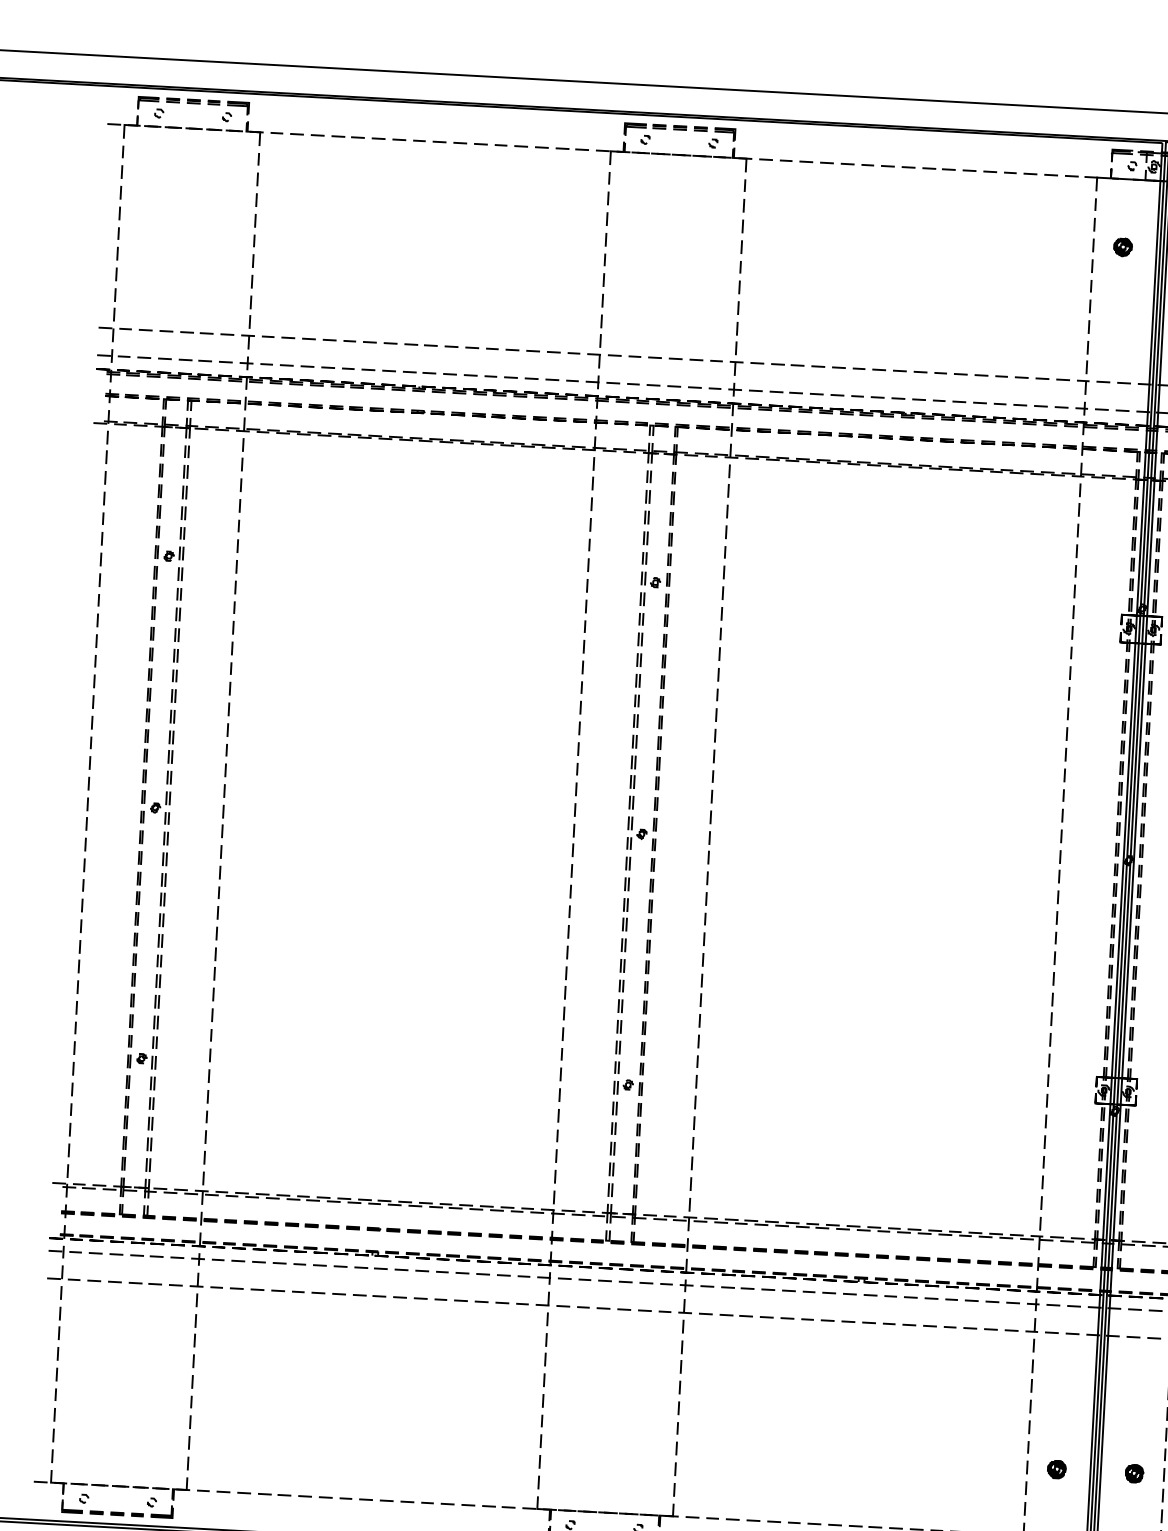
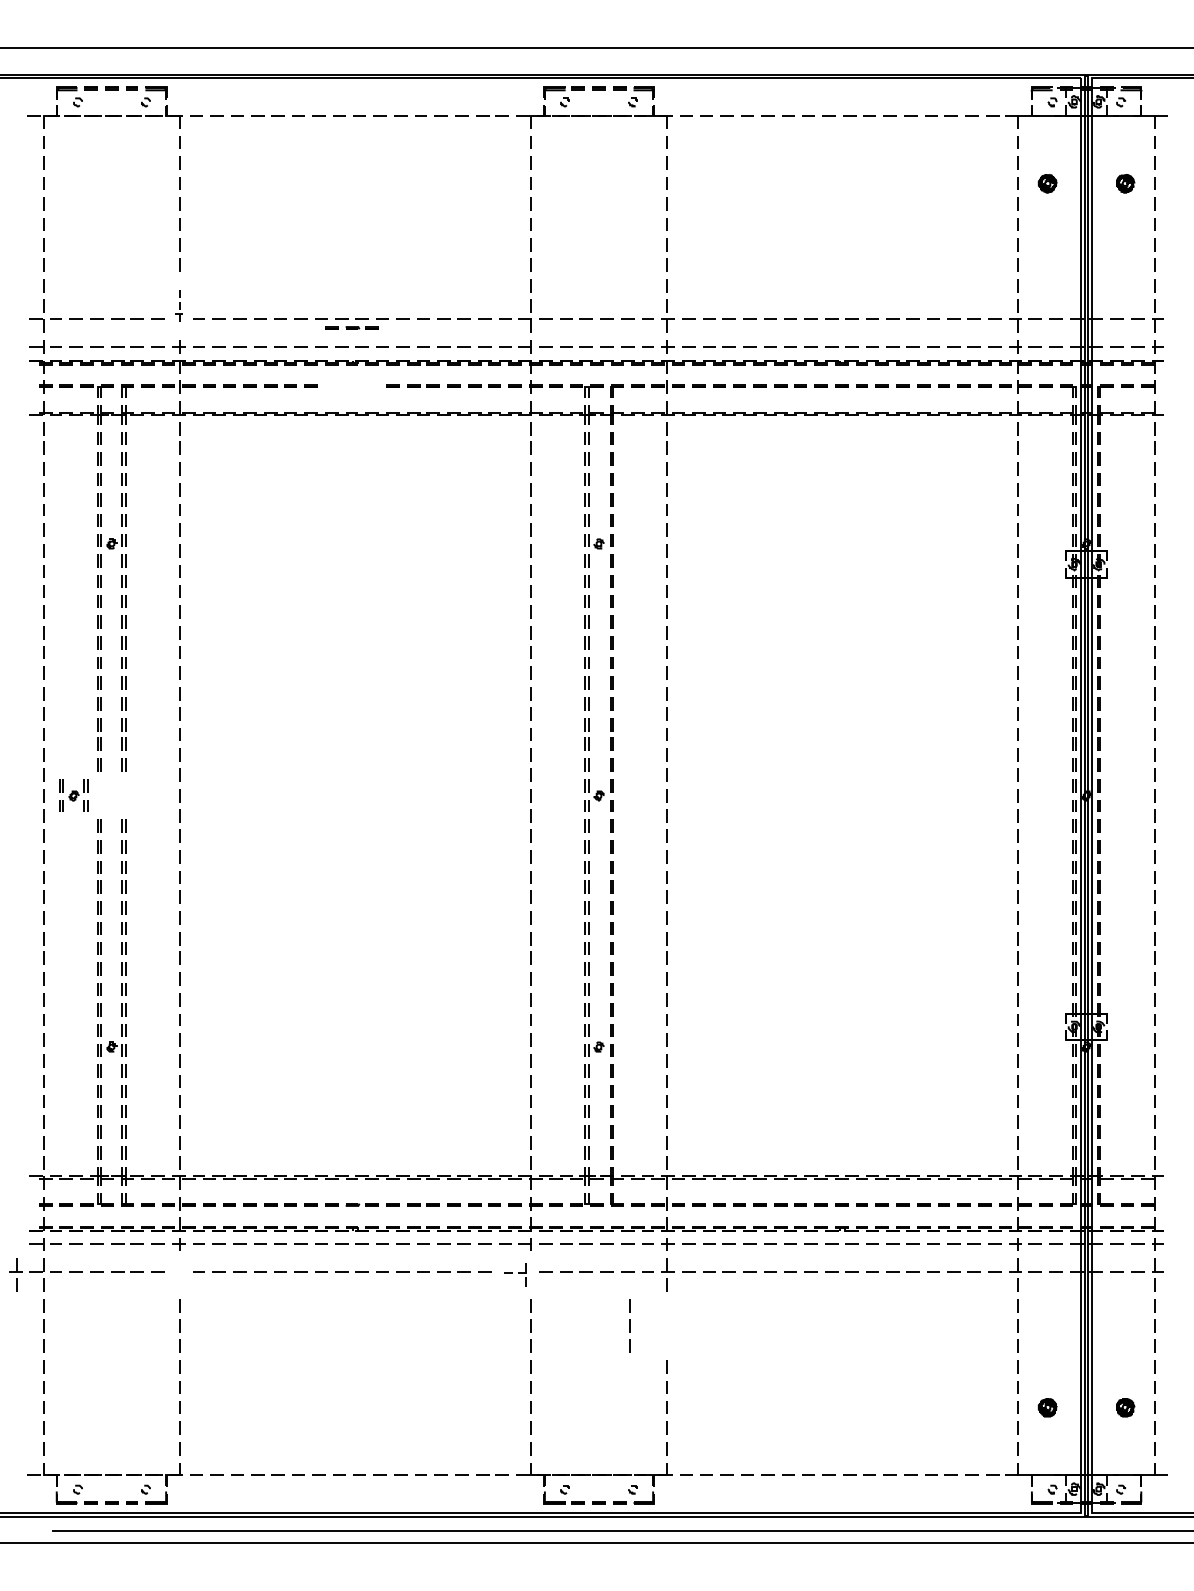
part: (248, 321) -> (178, 305), size x0.6
line: (416, 411) -> (351, 327), moved
part: (155, 807) -> (73, 795), moved
part: (196, 1289) -> (15, 1274), moved
part: (532, 1307) -> (515, 1274), size x0.7
line: (680, 1366) -> (629, 1325), moved

